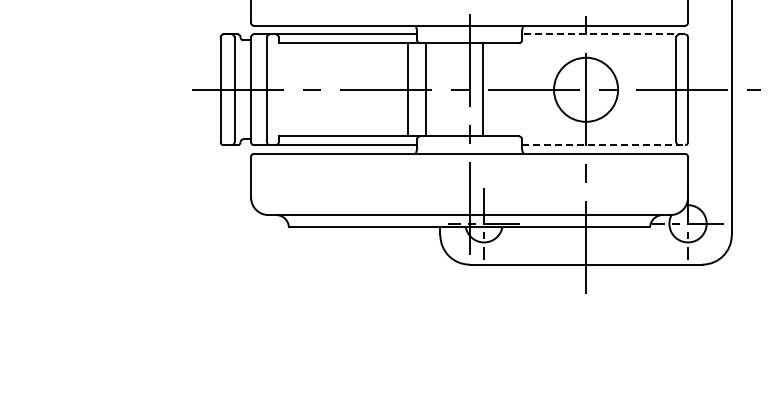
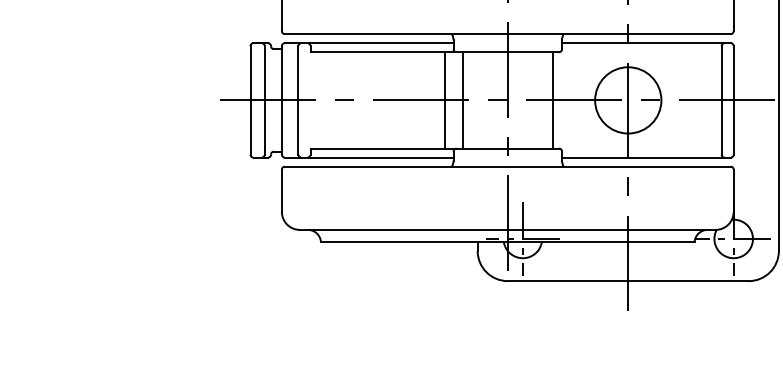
line: (603, 34) -> (646, 43), dashed -> solid
line: (483, 89) -> (553, 100), moved
line: (603, 145) -> (646, 157), dashed -> solid

